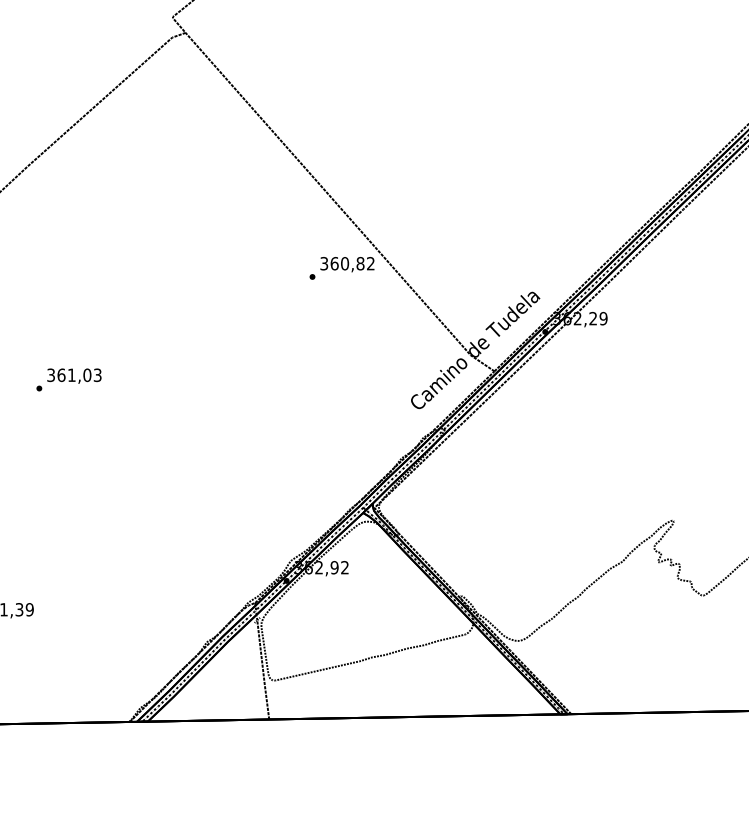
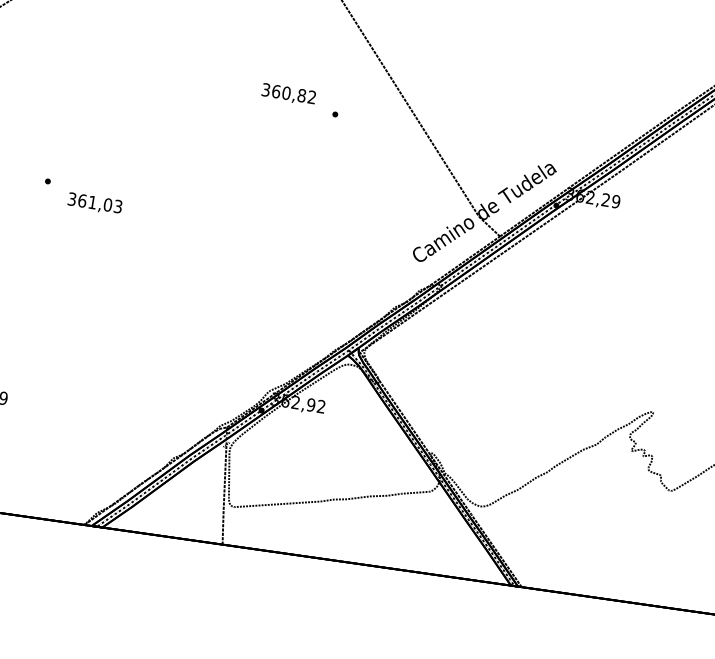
text: (347, 264) -> (288, 94), moved
text: (74, 375) -> (95, 203), moved

